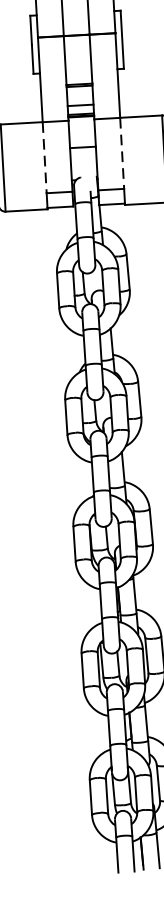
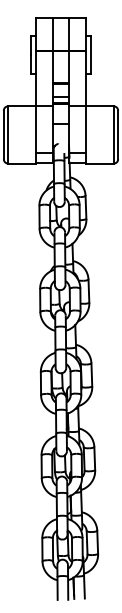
line: (122, 154) -> (86, 130), dashed -> solid
line: (44, 158) -> (35, 130), dashed -> solid

